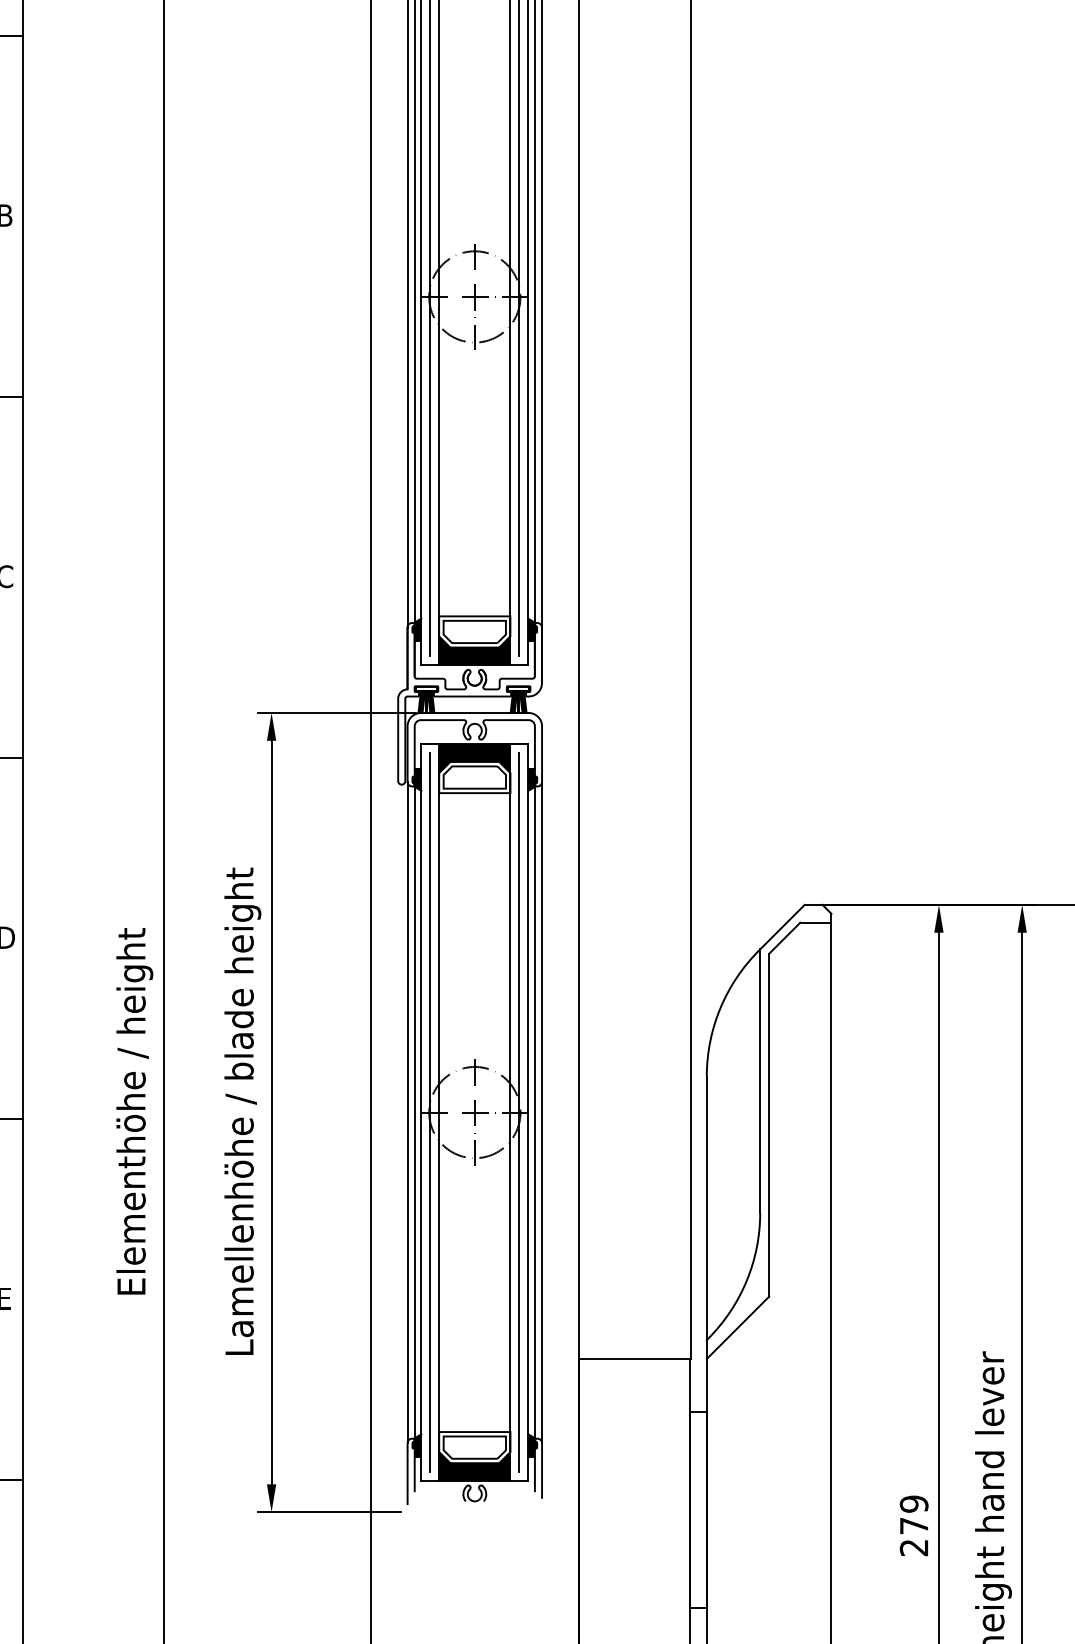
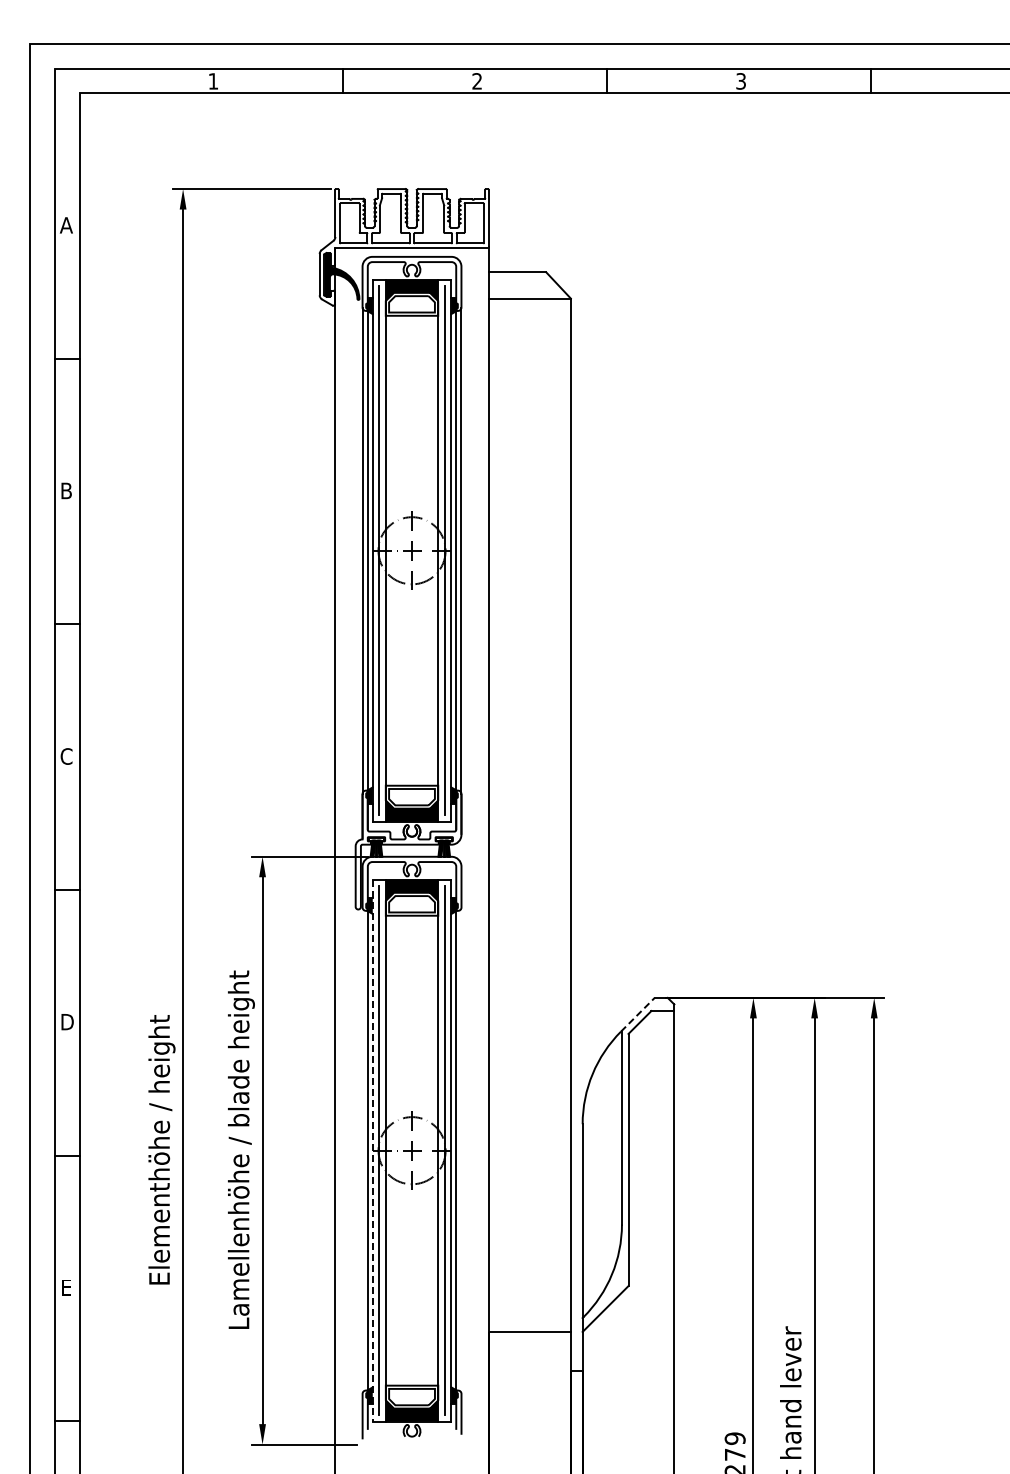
line: (781, 927) -> (637, 1014), solid -> dashed
line: (407, 1112) -> (362, 1150), removed
line: (421, 1112) -> (372, 1150), solid -> dashed
line: (542, 1112) -> (461, 1150), removed

